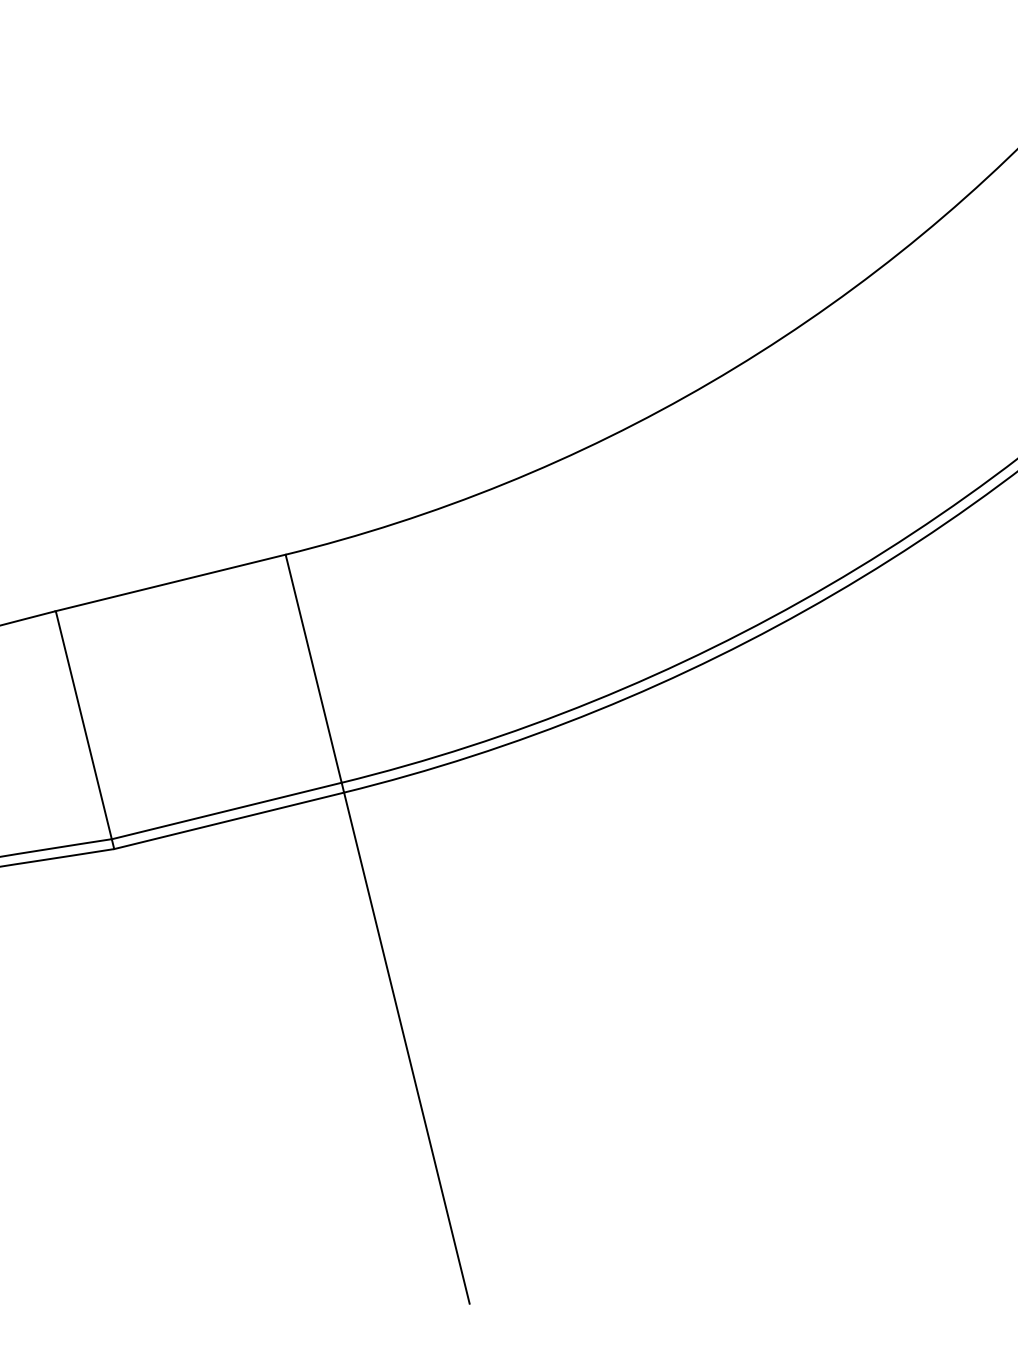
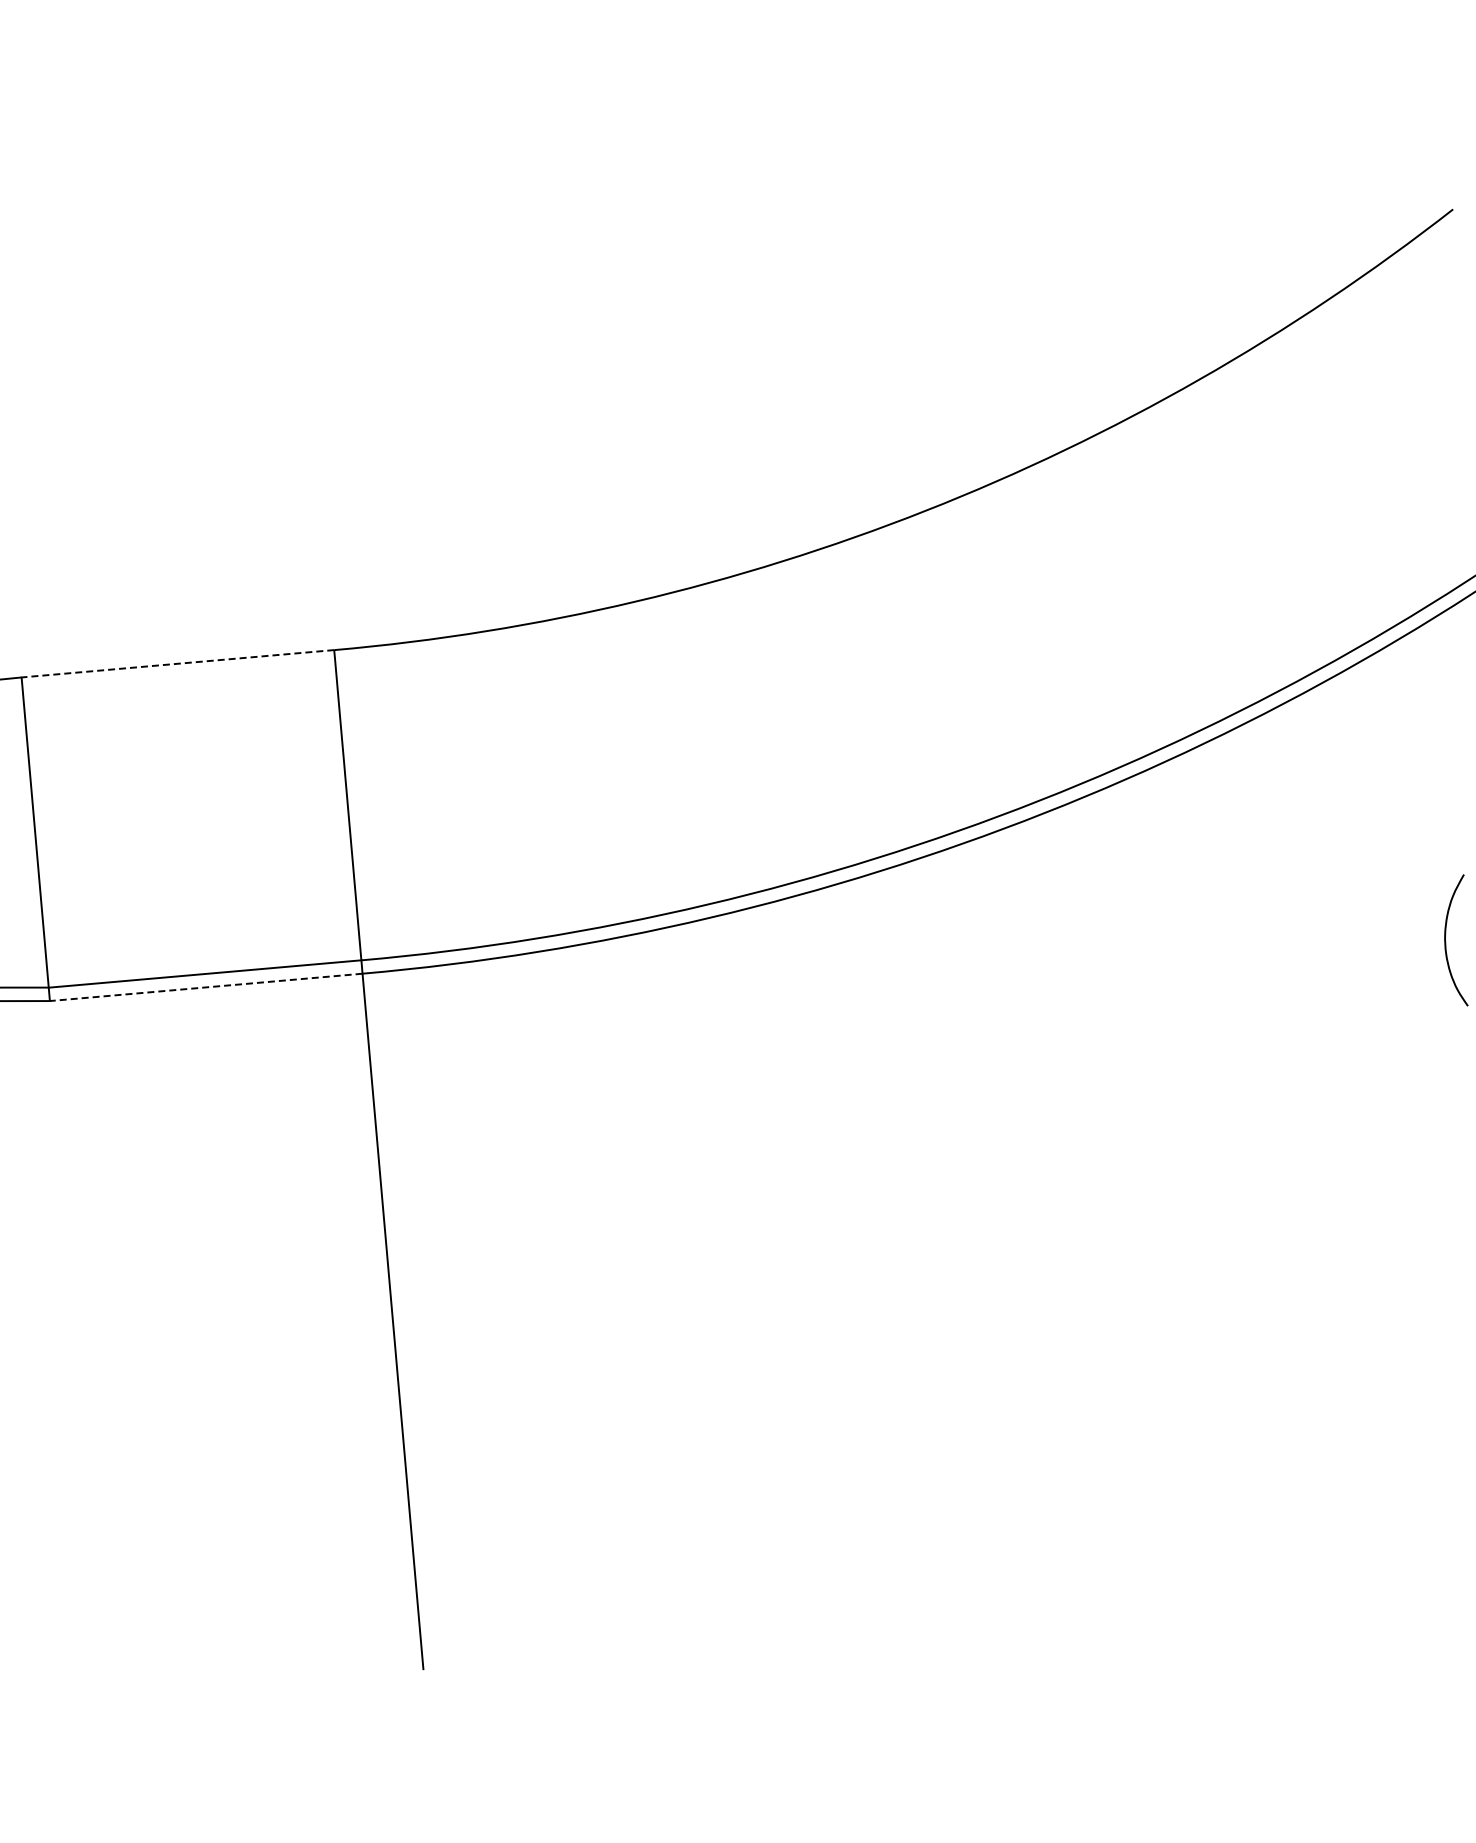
line: (170, 582) -> (177, 663), solid -> dashed
line: (229, 820) -> (206, 987), solid -> dashed

